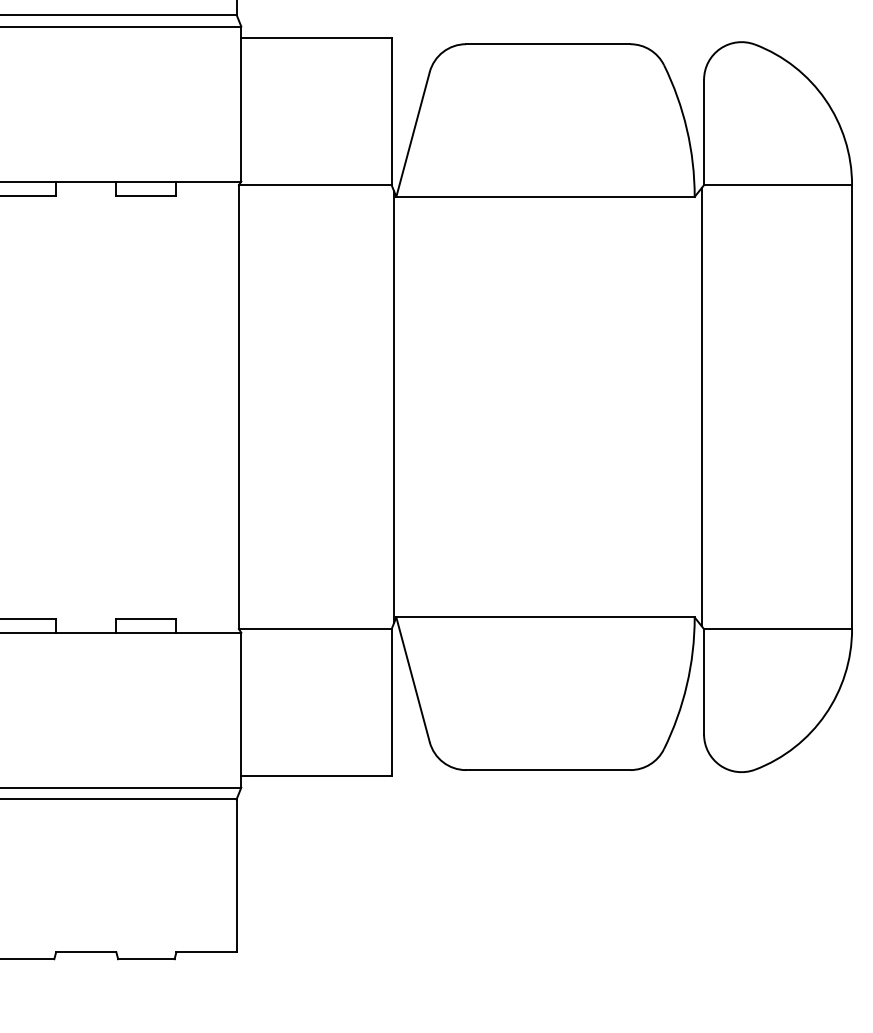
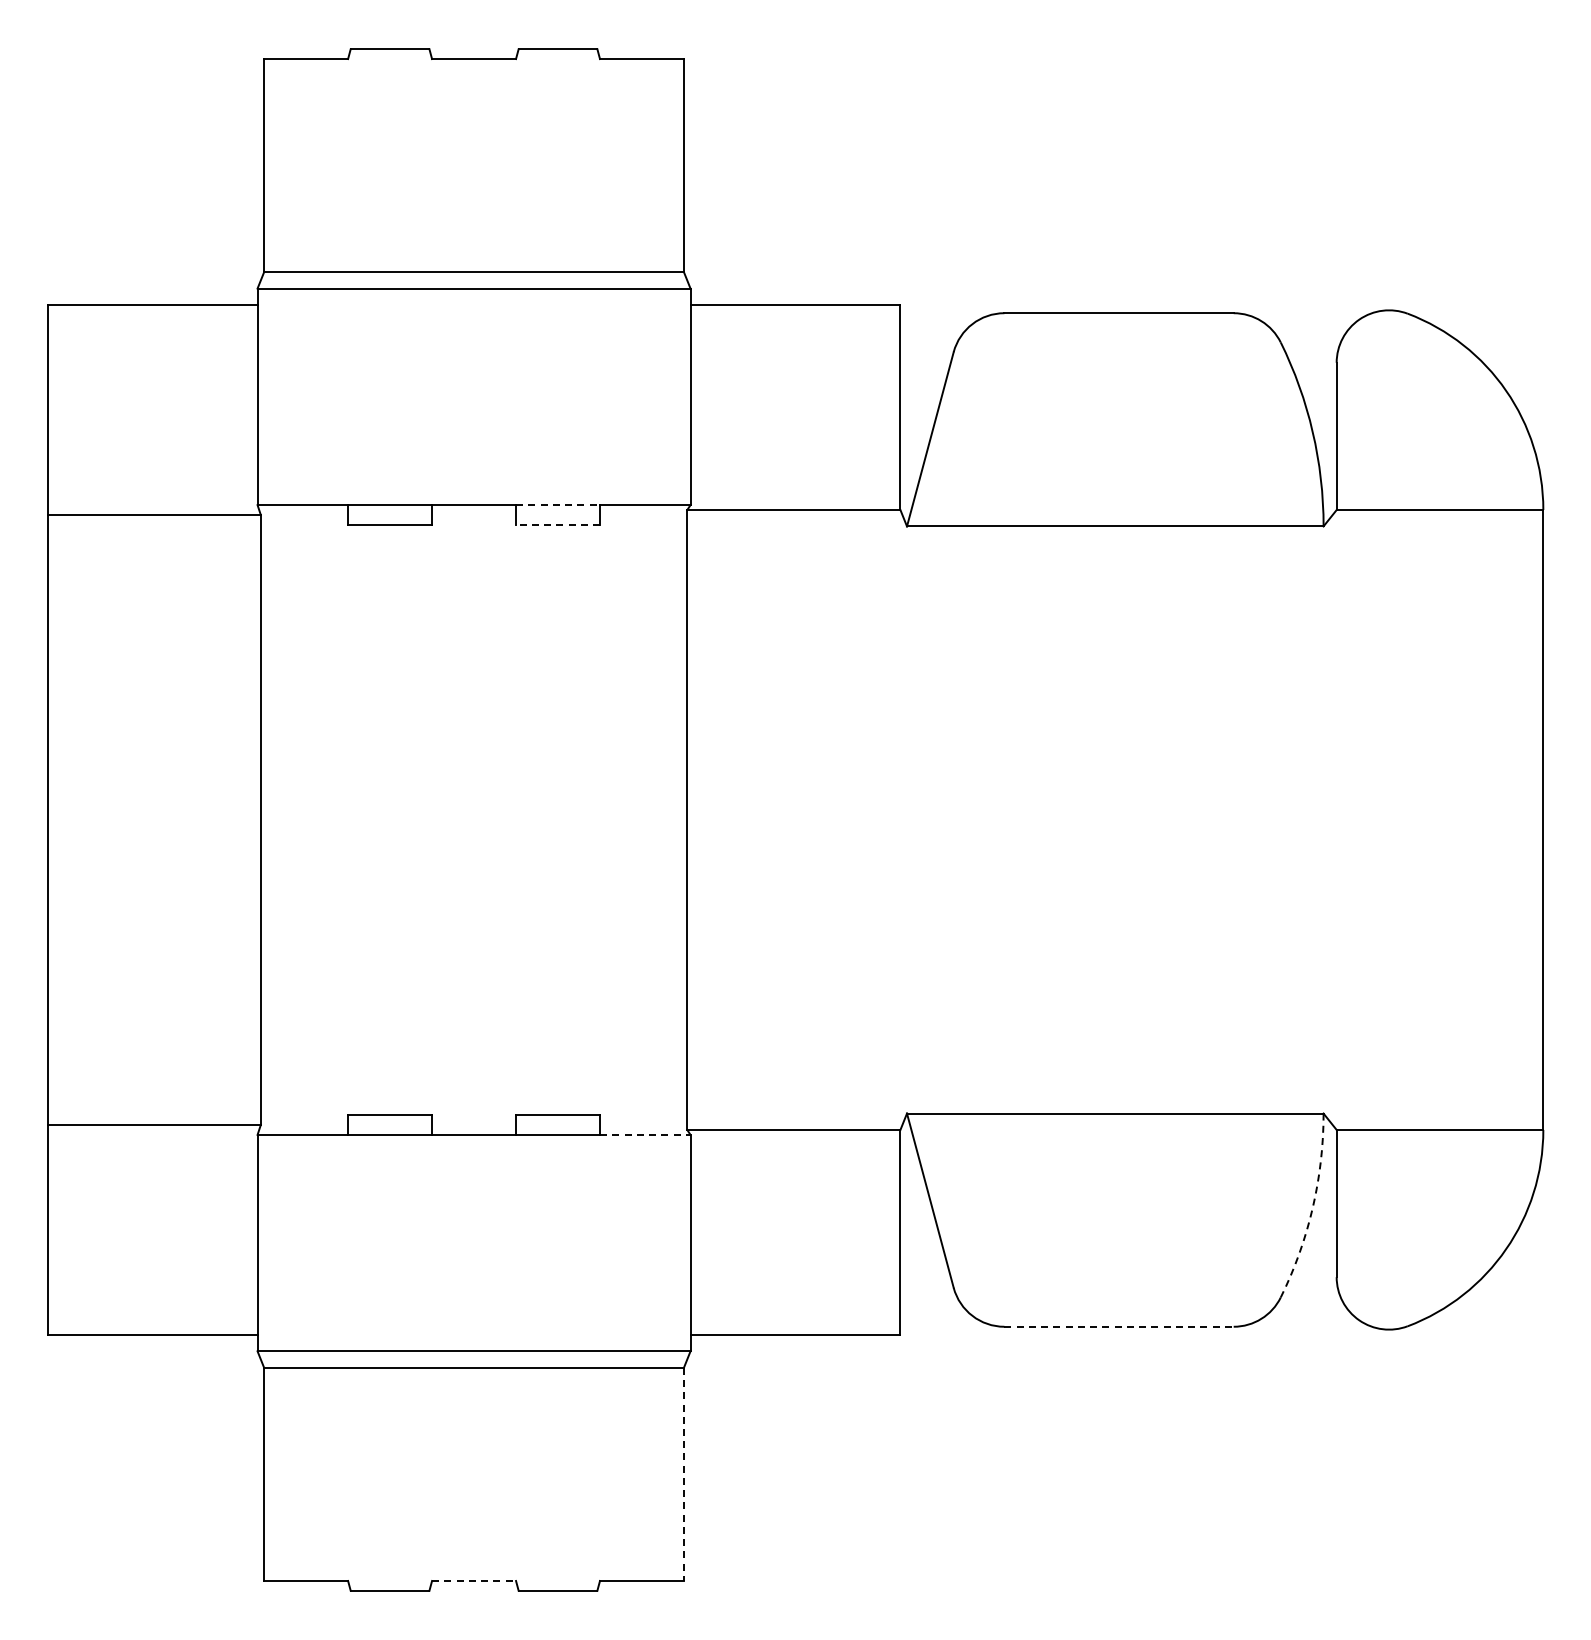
line: (146, 181) -> (558, 505), solid -> dashed
line: (146, 195) -> (558, 524), solid -> dashed
line: (393, 406) -> (903, 819), removed
line: (701, 406) -> (1333, 819), removed
line: (209, 632) -> (645, 1134), solid -> dashed
arc: (686, 684) -> (1312, 1207), solid -> dashed
line: (548, 769) -> (1119, 1326), solid -> dashed
line: (236, 875) -> (683, 1474), solid -> dashed
line: (86, 951) -> (474, 1580), solid -> dashed

